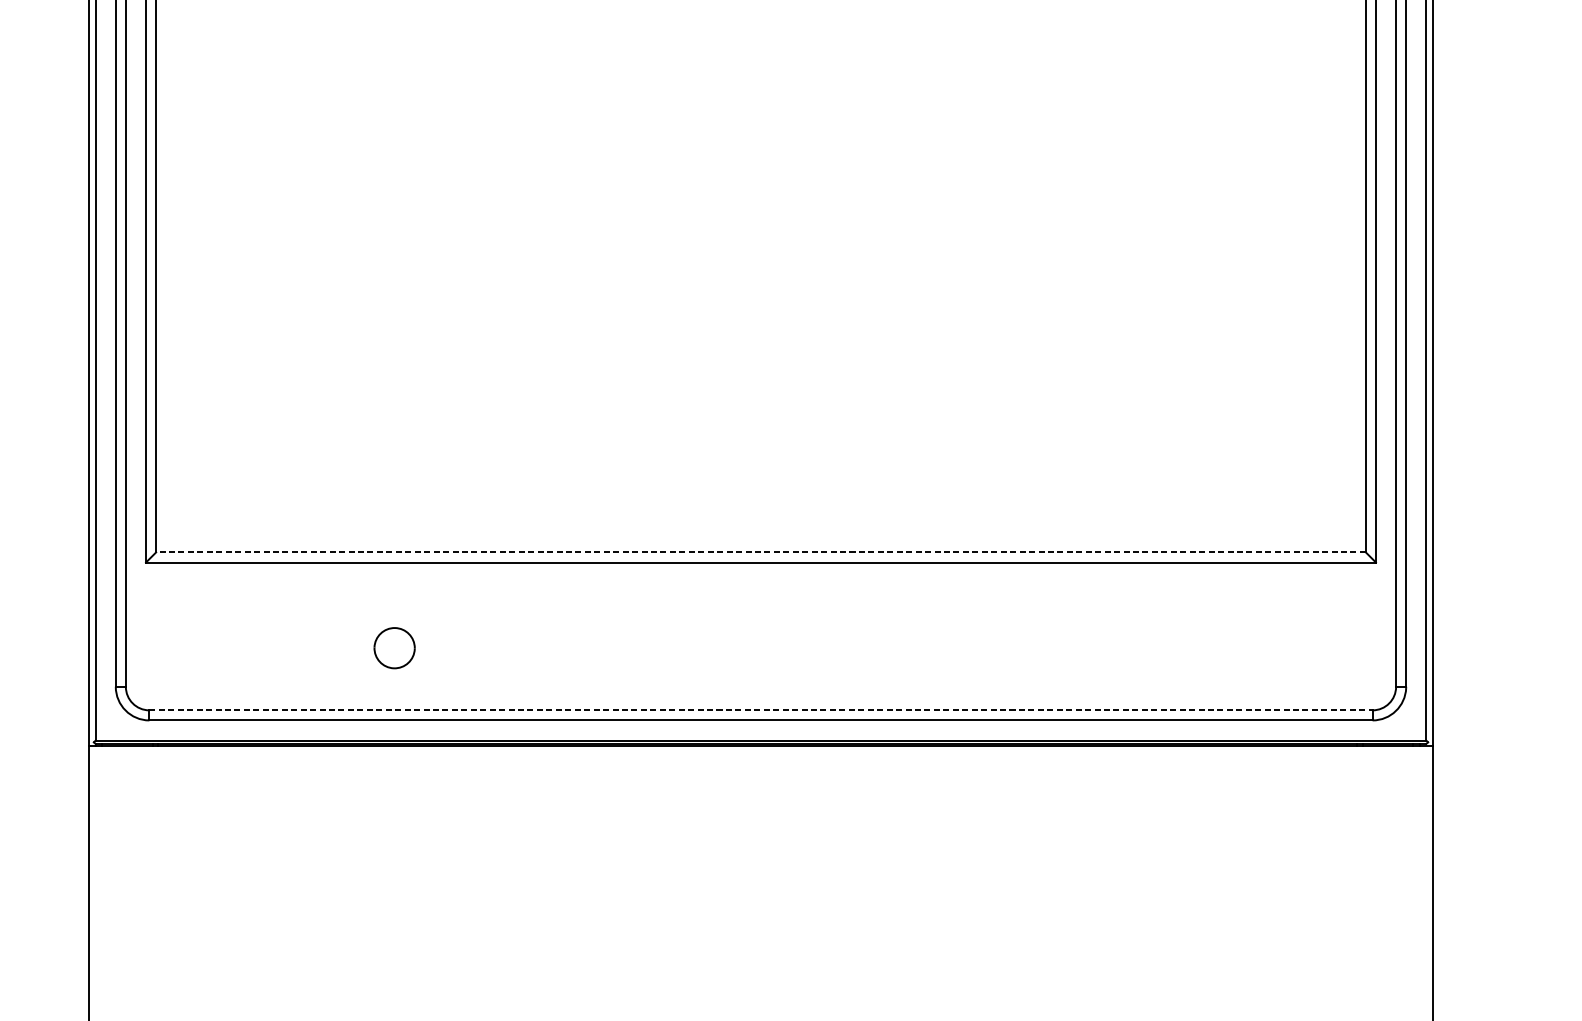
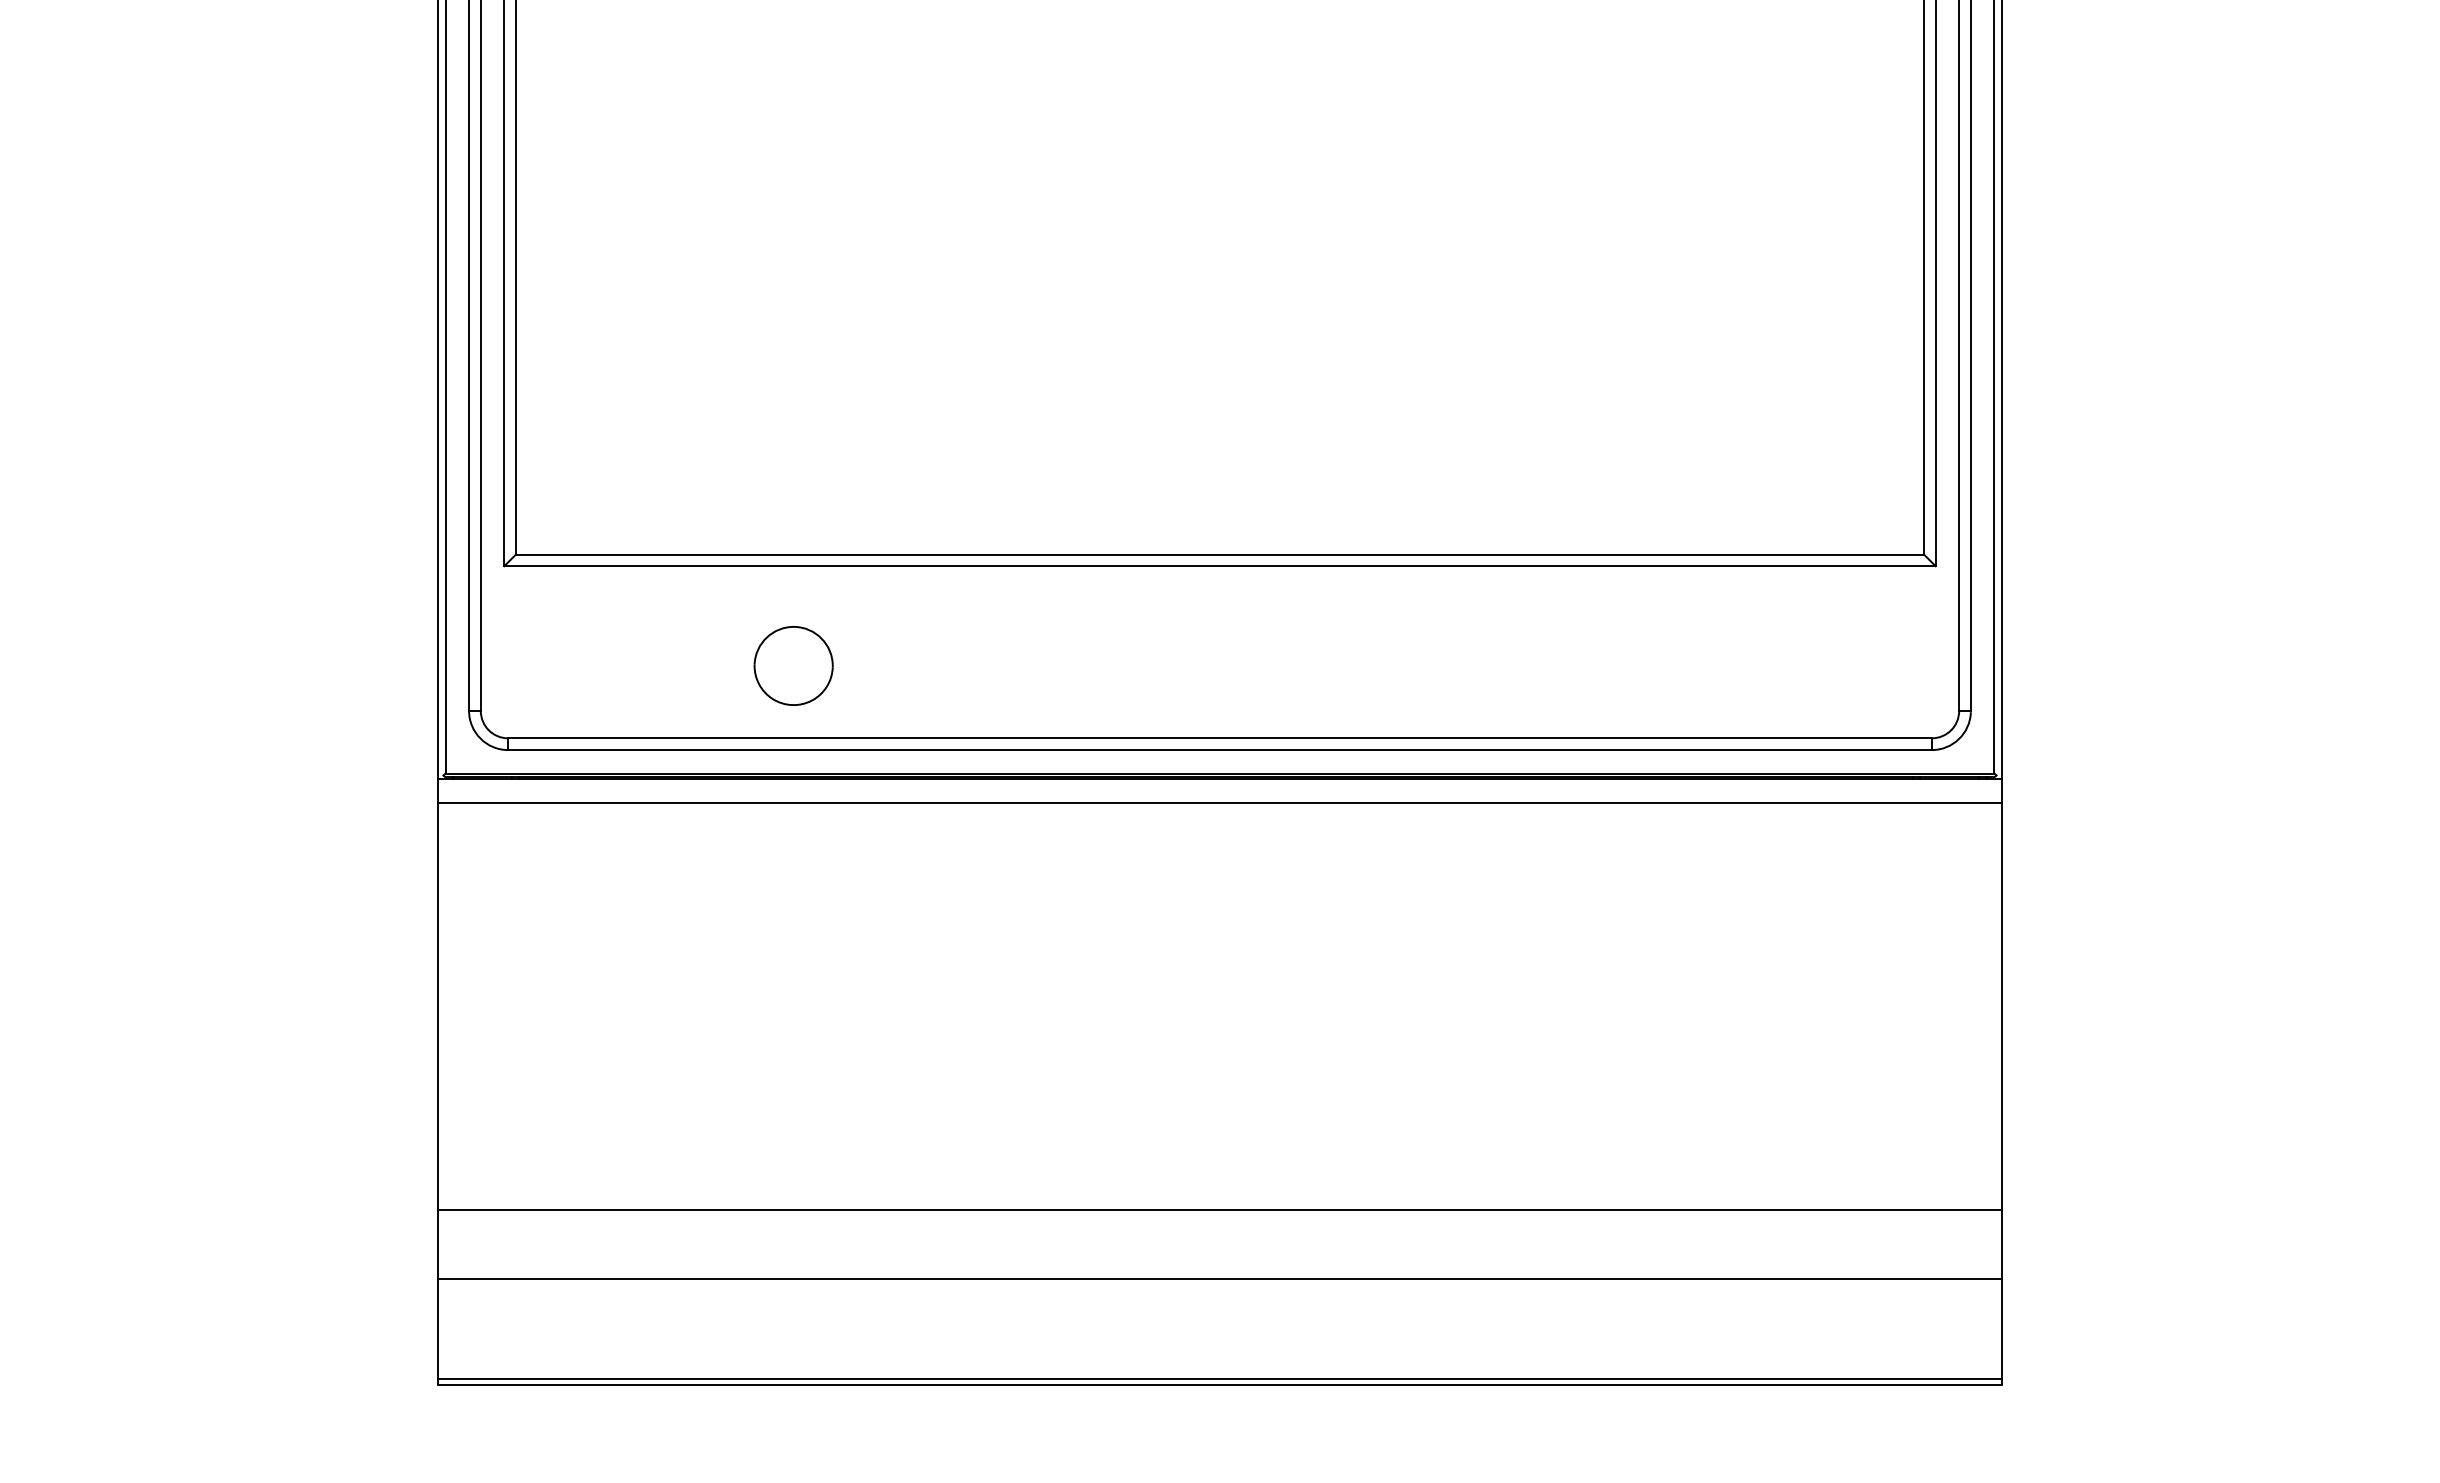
line: (761, 552) -> (1220, 554), dashed -> solid
part: (394, 647) -> (793, 665), size x1.67
line: (761, 710) -> (1220, 738), dashed -> solid
line: (760, 765) -> (1219, 802), added

